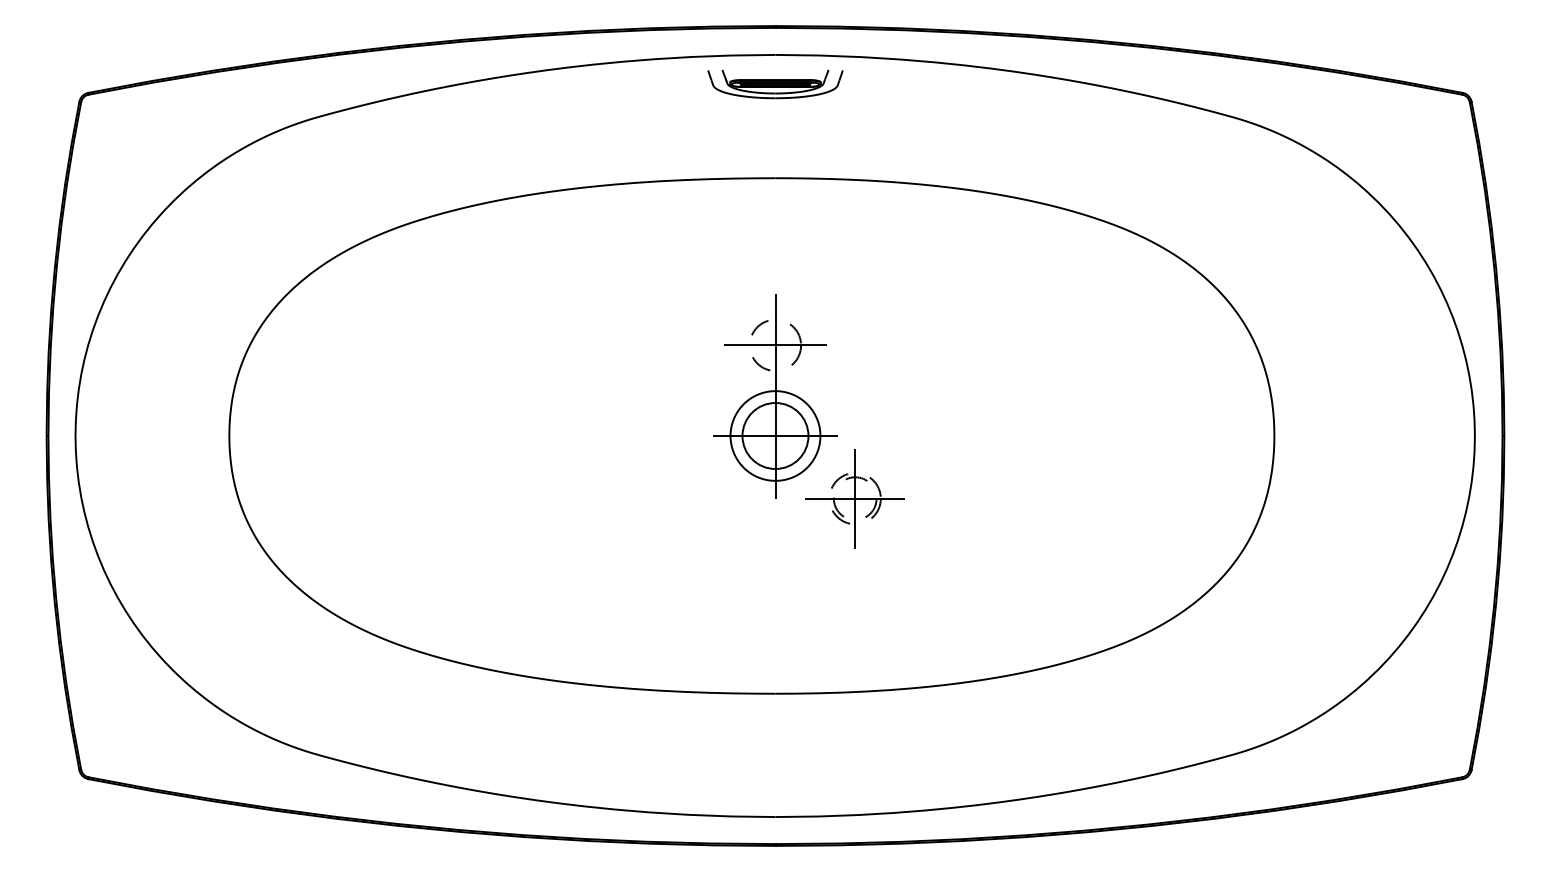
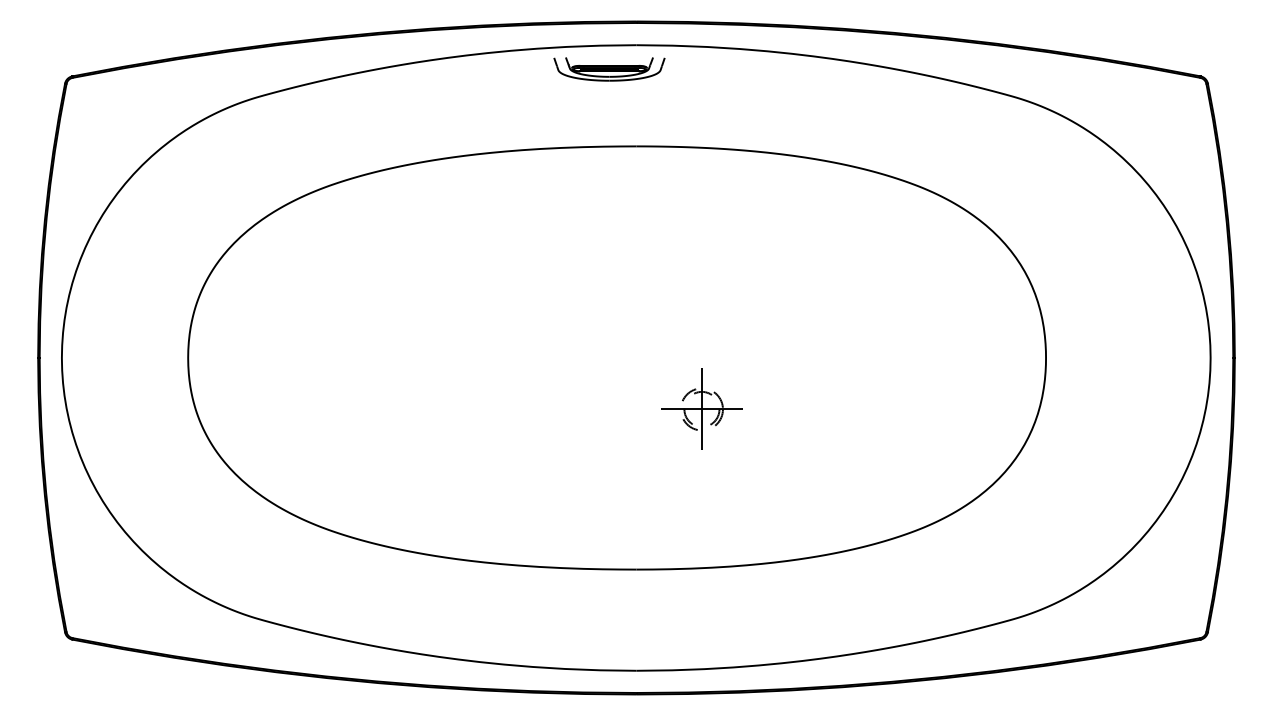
part: (775, 84) -> (609, 69), moved
part: (775, 395) -> (636, 324), removed

